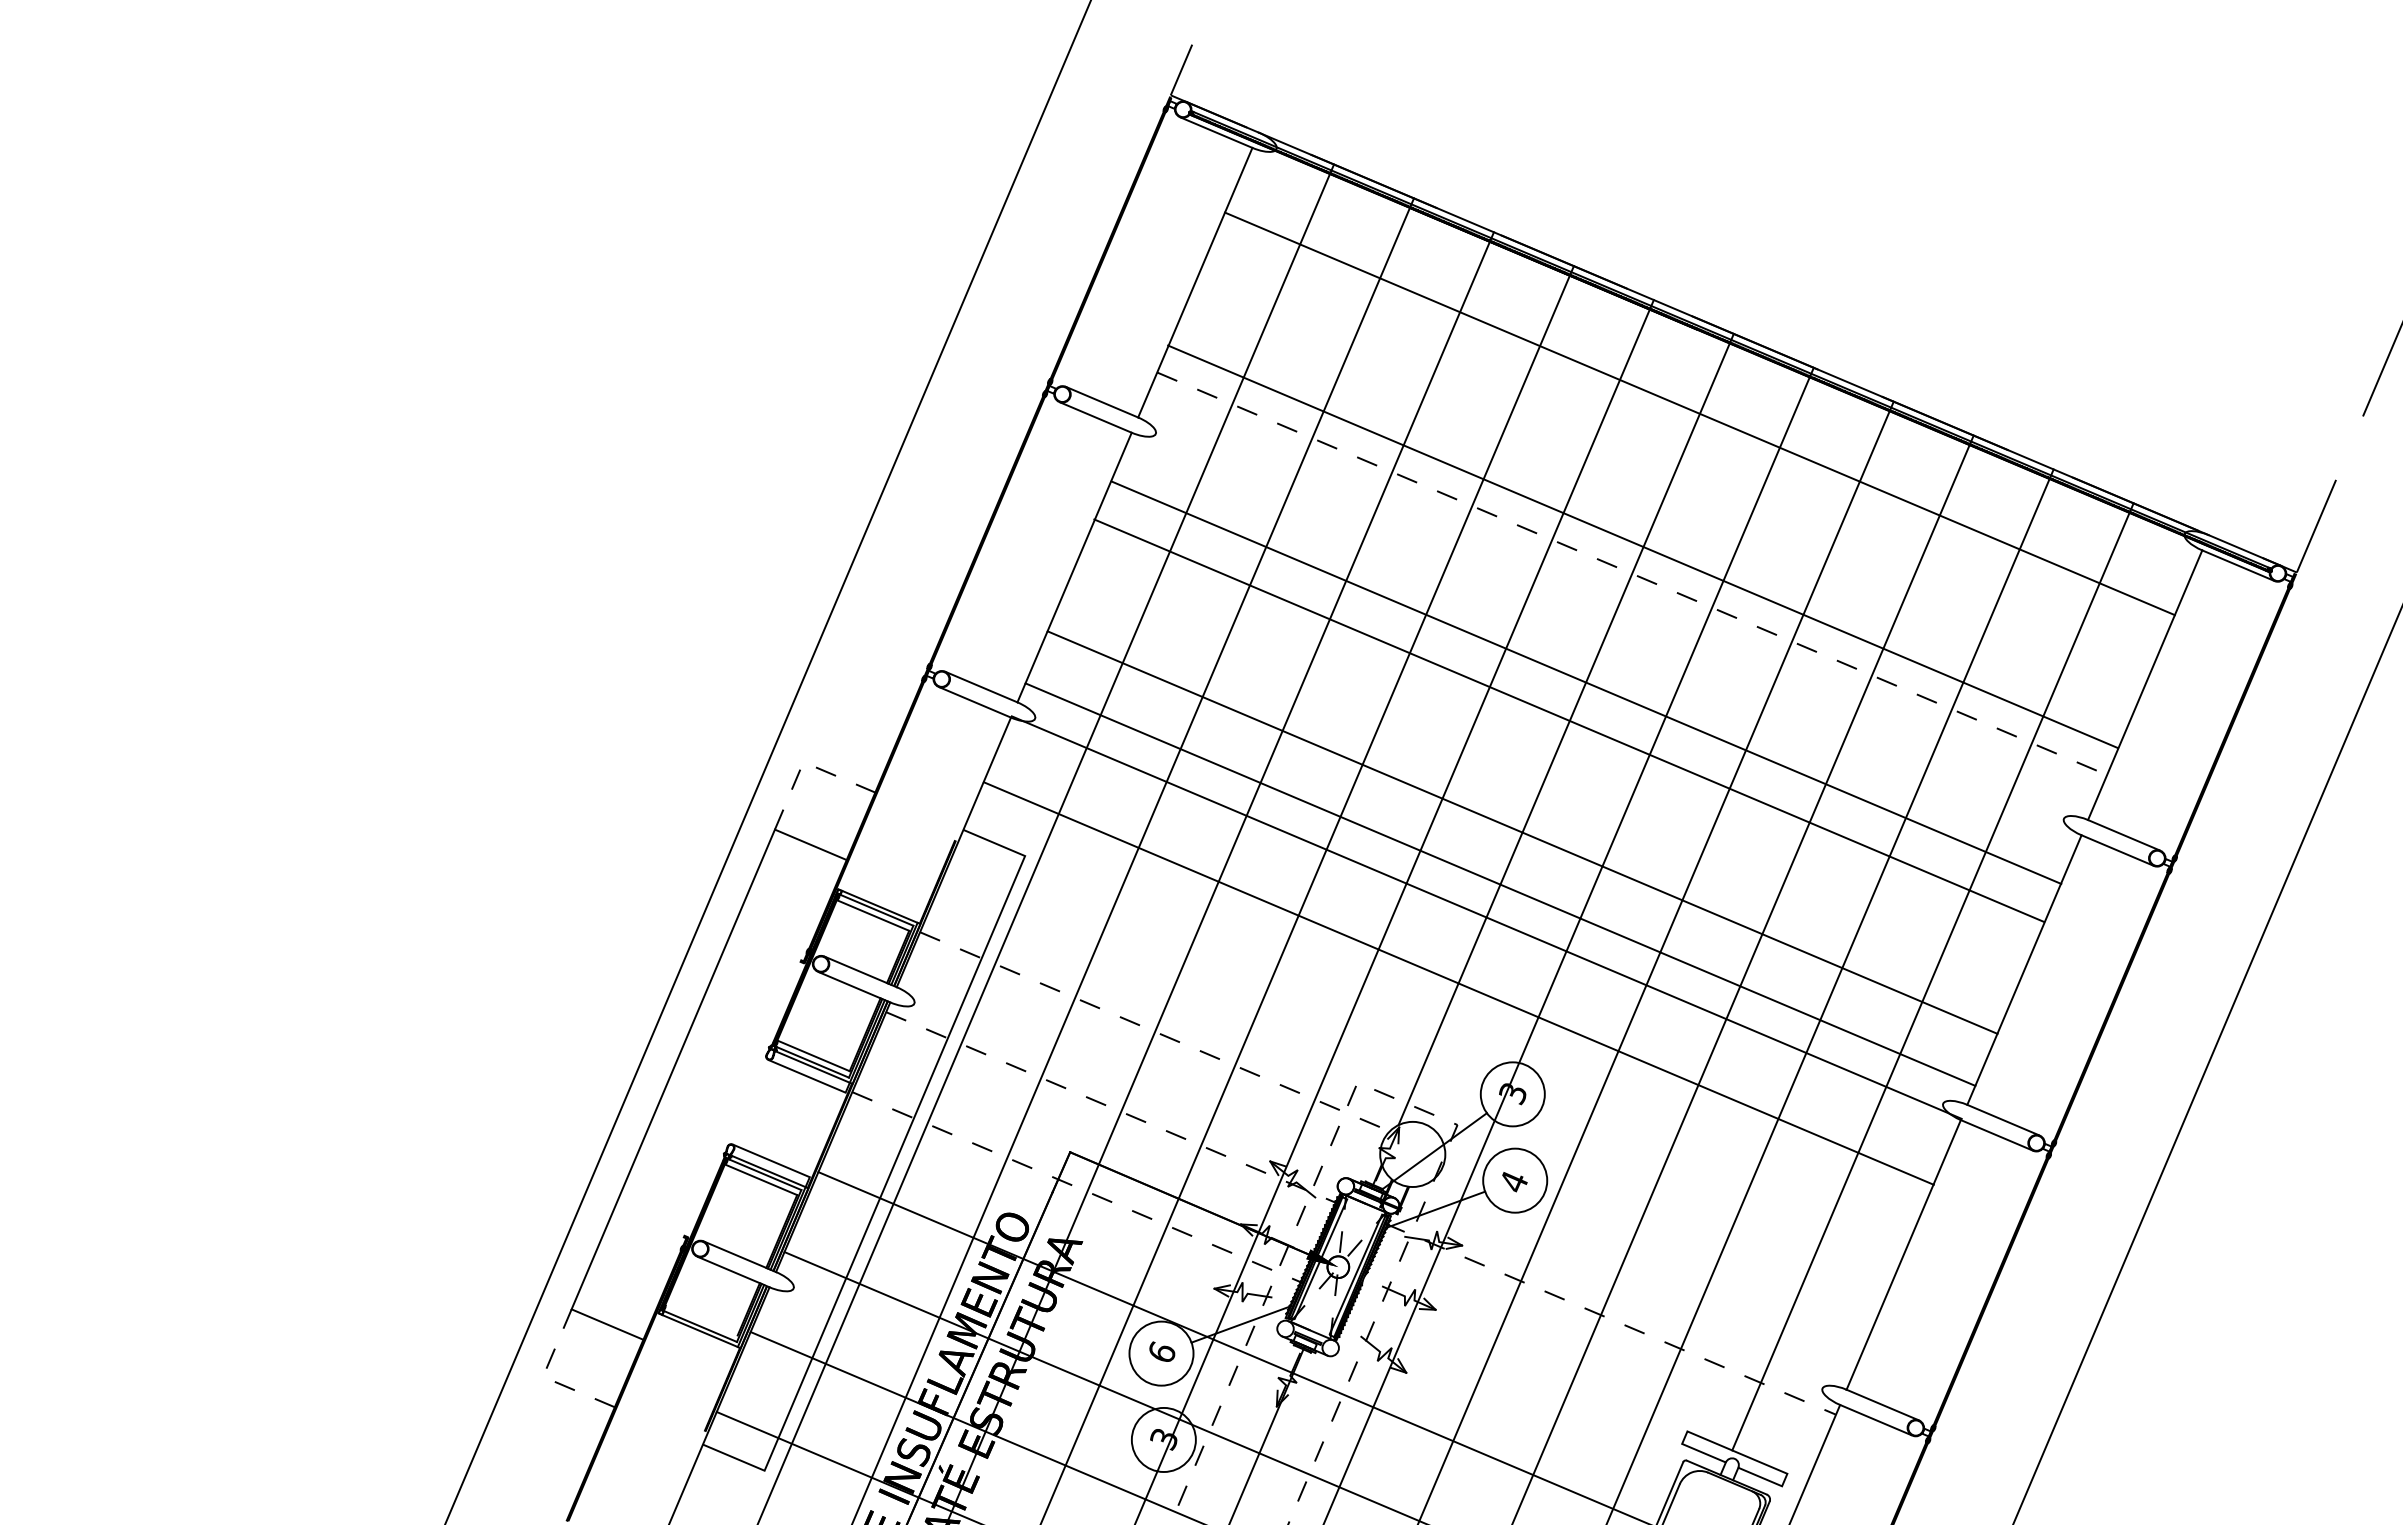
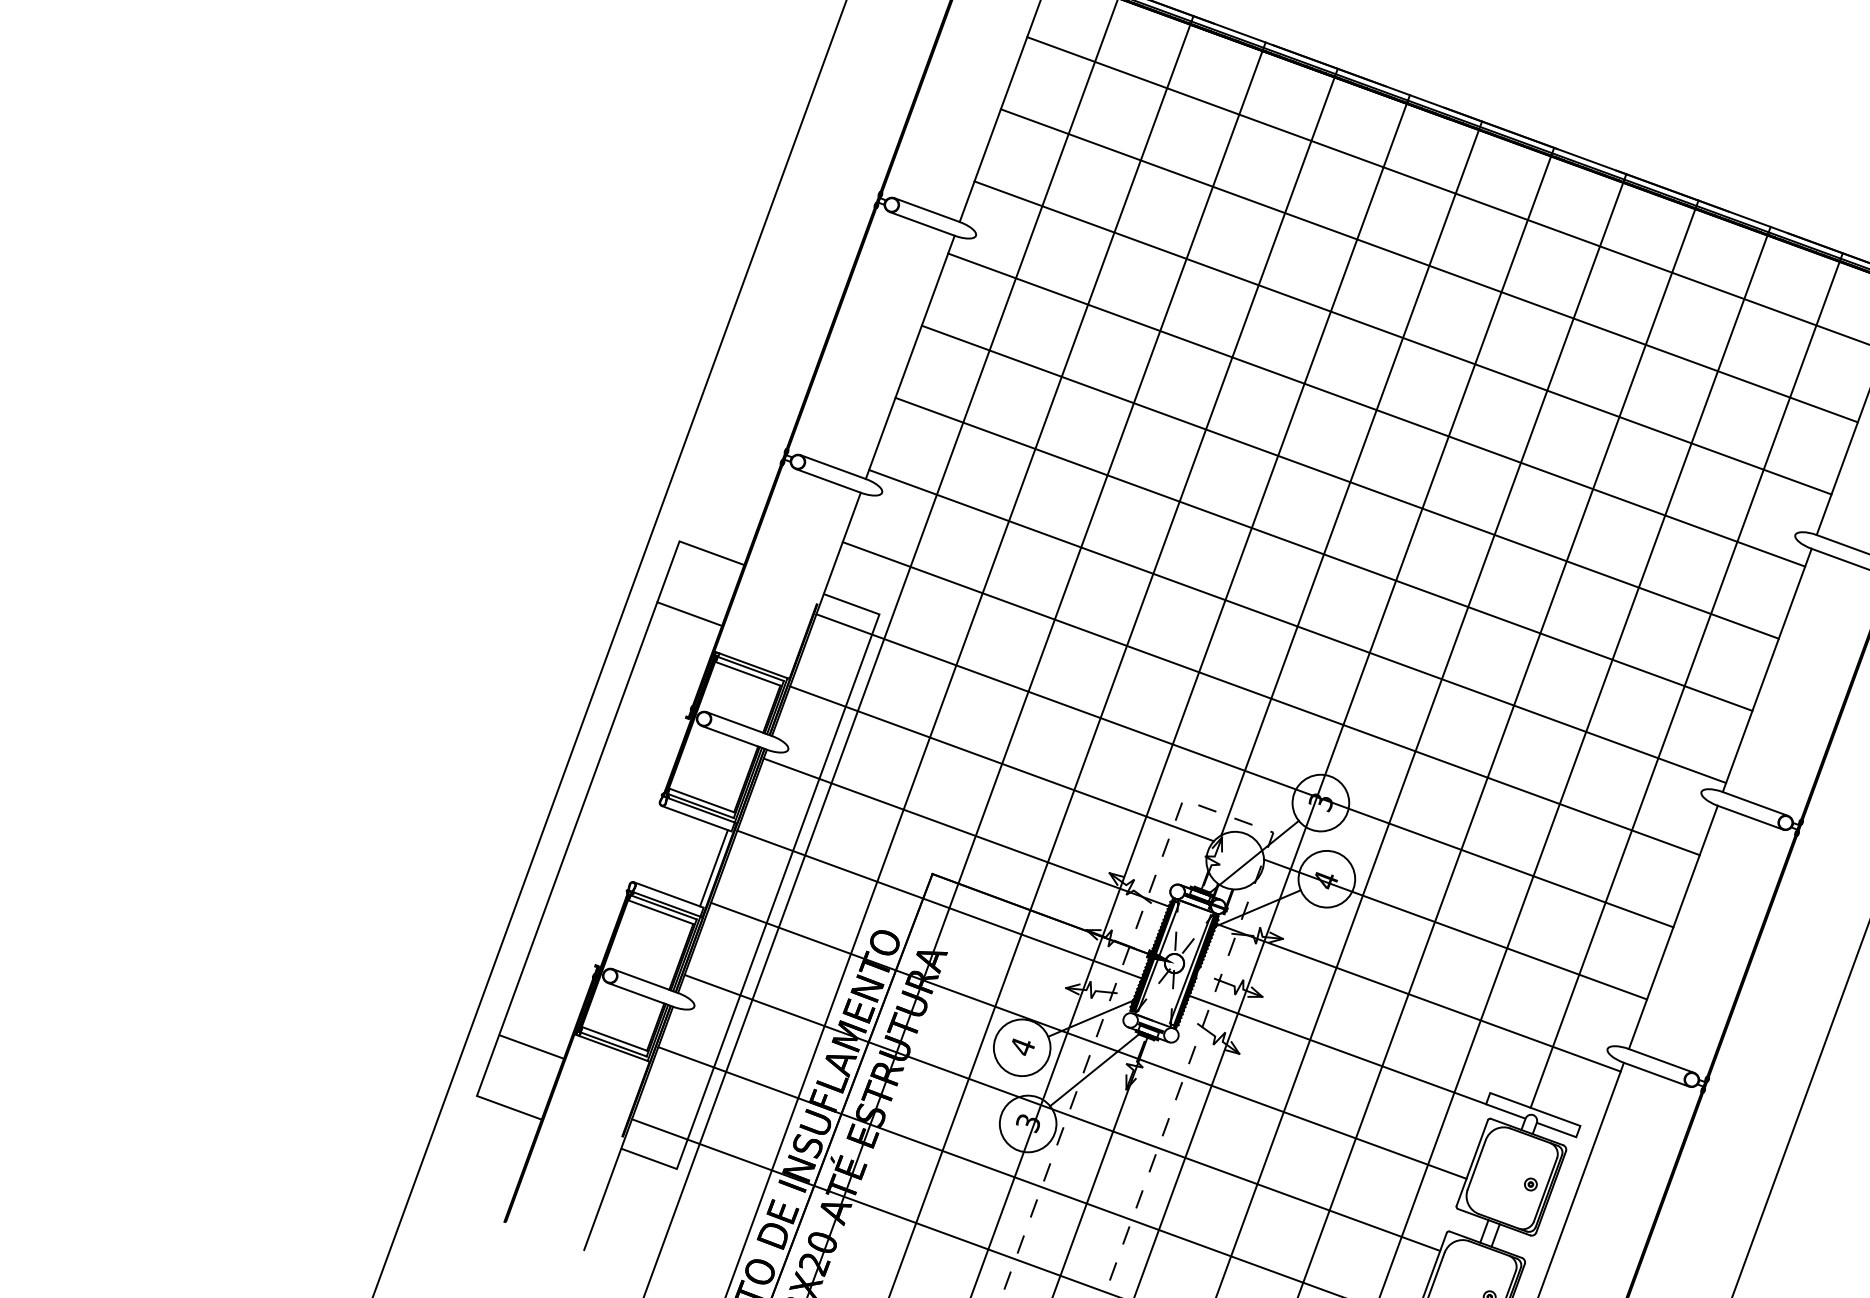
line: (1642, 546) -> (1428, 265), moved
line: (1632, 573) -> (1403, 337), dashed -> solid
line: (1586, 682) -> (1350, 482), moved
line: (1569, 720) -> (1376, 409), moved
line: (805, 762) -> (681, 541), dashed -> solid
line: (1522, 832) -> (1297, 626), moved
line: (1500, 884) -> (1323, 554), moved
line: (1486, 917) -> (1271, 698), moved
line: (1458, 983) -> (1244, 770), moved
line: (1155, 1031) -> (1002, 763), dashed -> solid
line: (1112, 1108) -> (967, 833), dashed -> solid
line: (823, 1132) -> (713, 867), added
line: (1078, 1187) -> (941, 904), dashed -> solid
line: (1657, 1244) -> (1455, 929), added
line: (701, 1319) -> (614, 1038), added
line: (1610, 1319) -> (1417, 997), dashed -> solid
text: (1162, 1352) -> (1023, 1046), 6 -> 4
line: (1516, 1373) -> (1336, 1049), added
line: (543, 1377) -> (477, 1096), dashed -> solid
line: (1241, 1383) -> (1094, 1070), added

